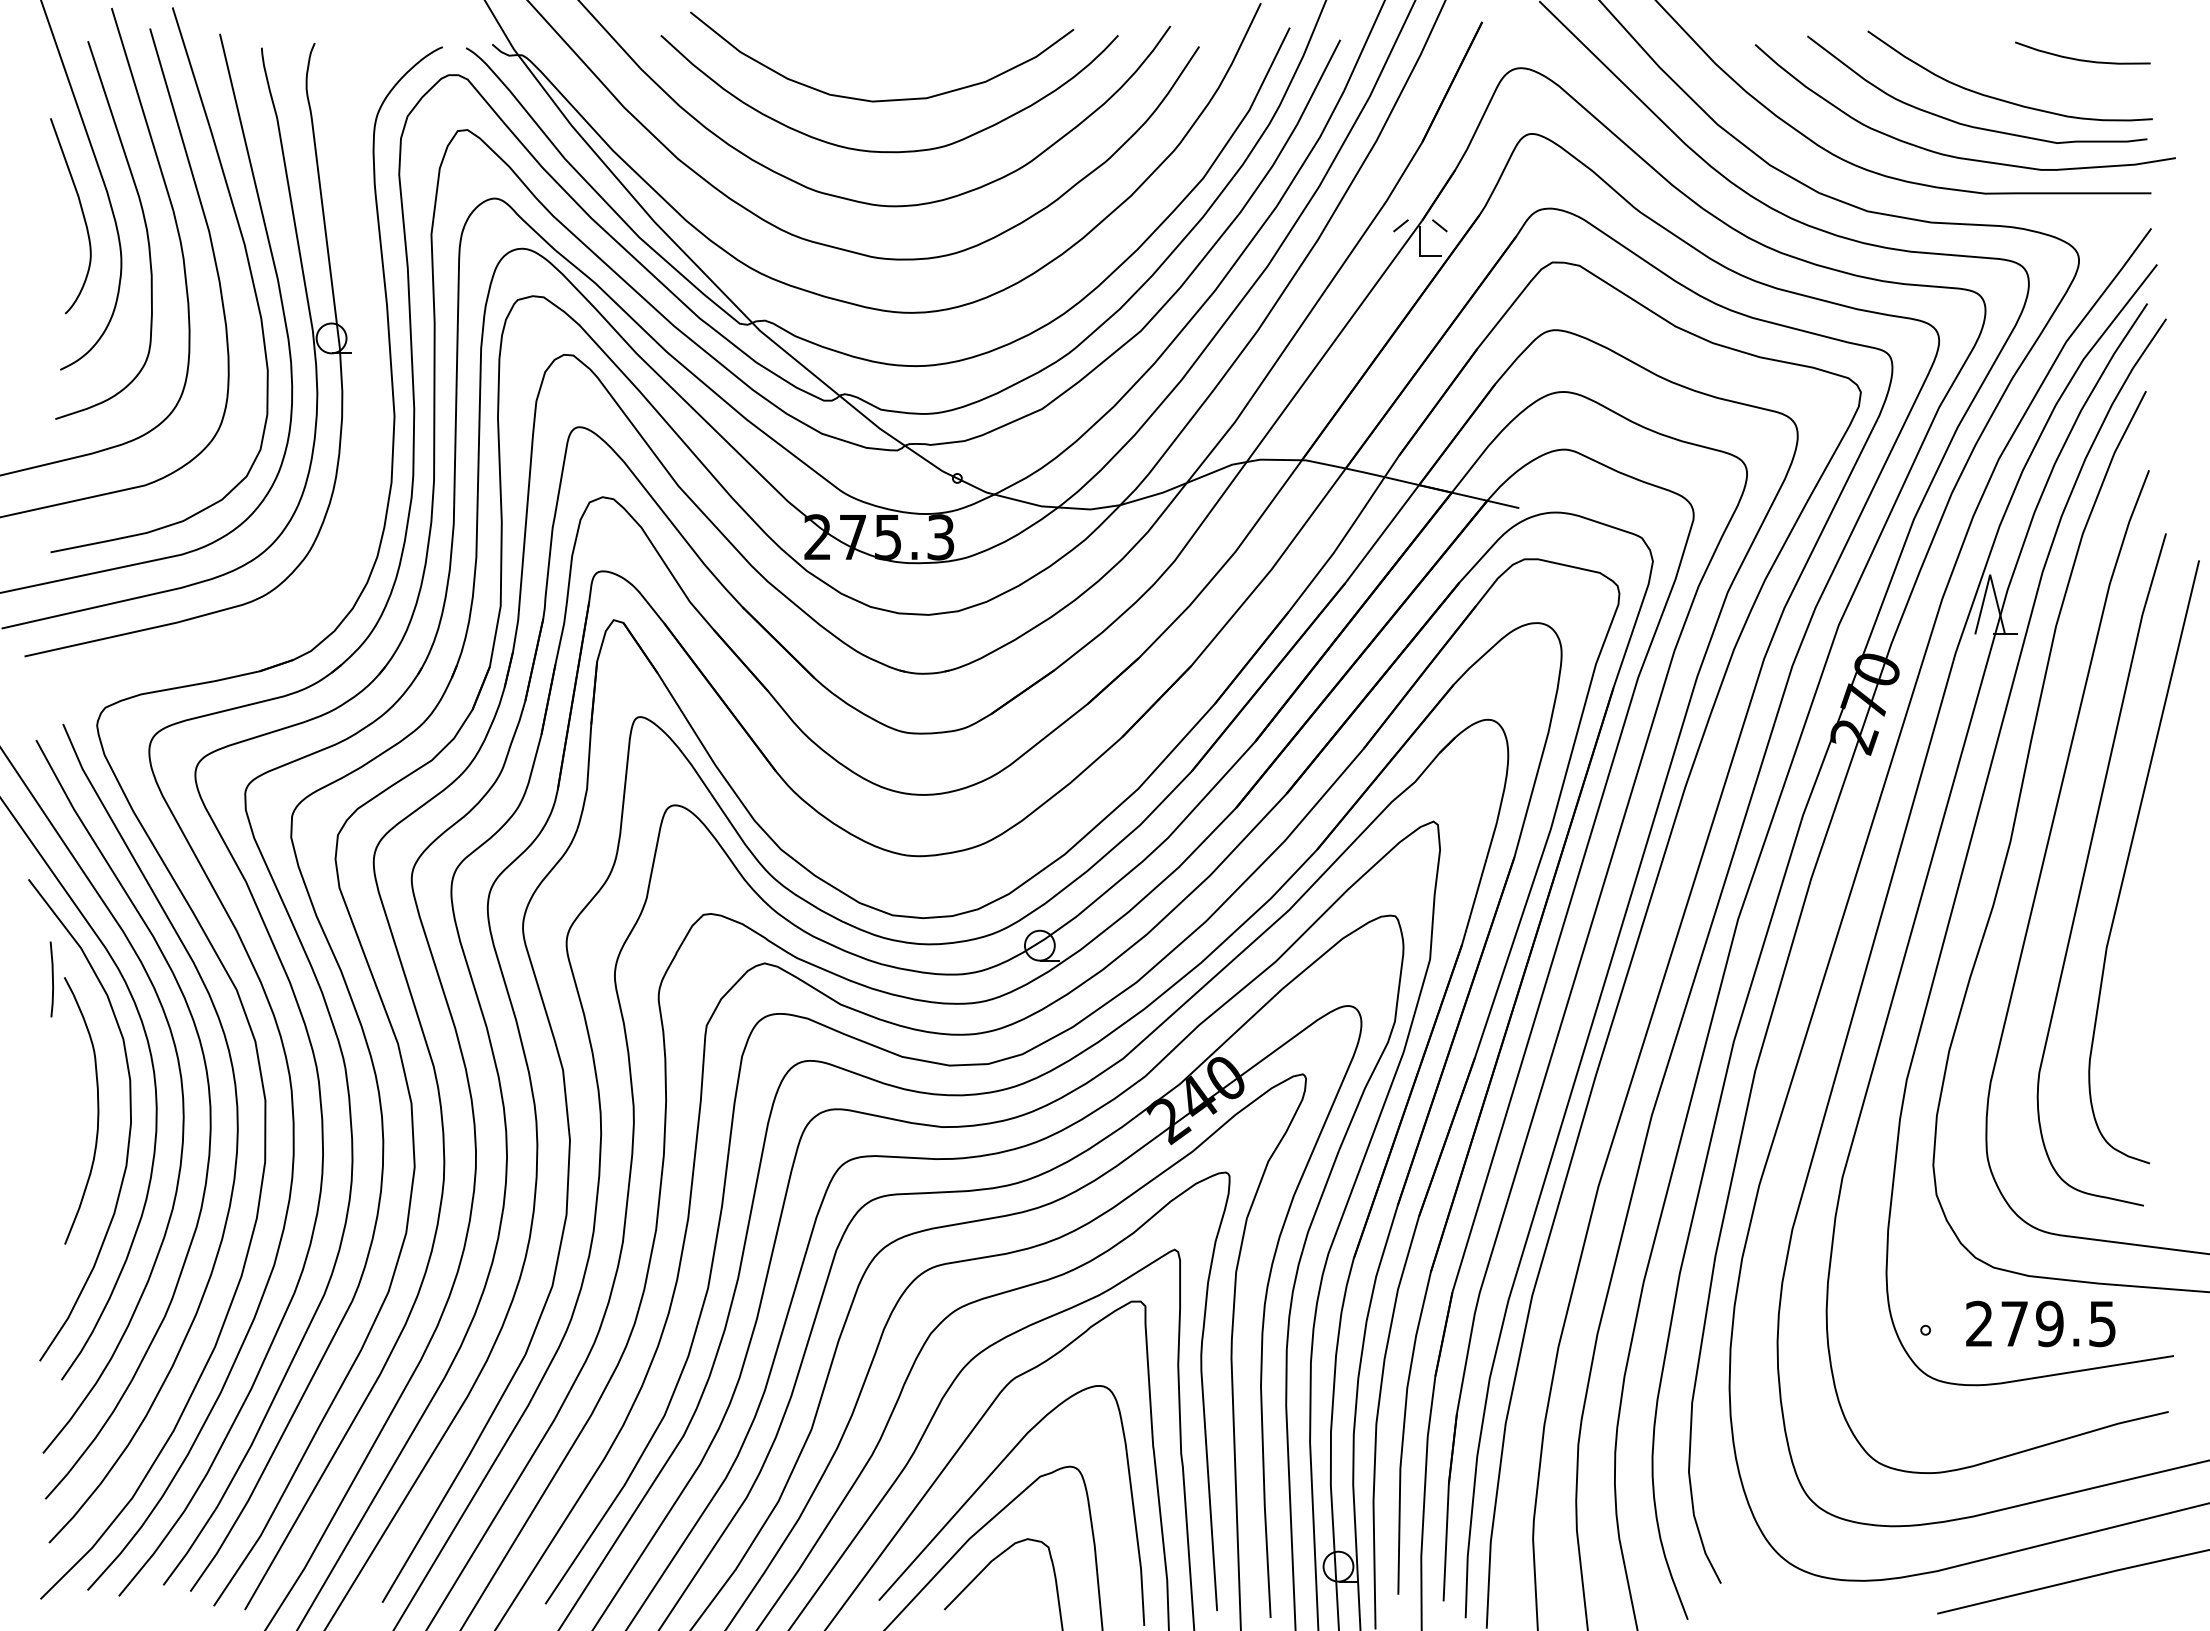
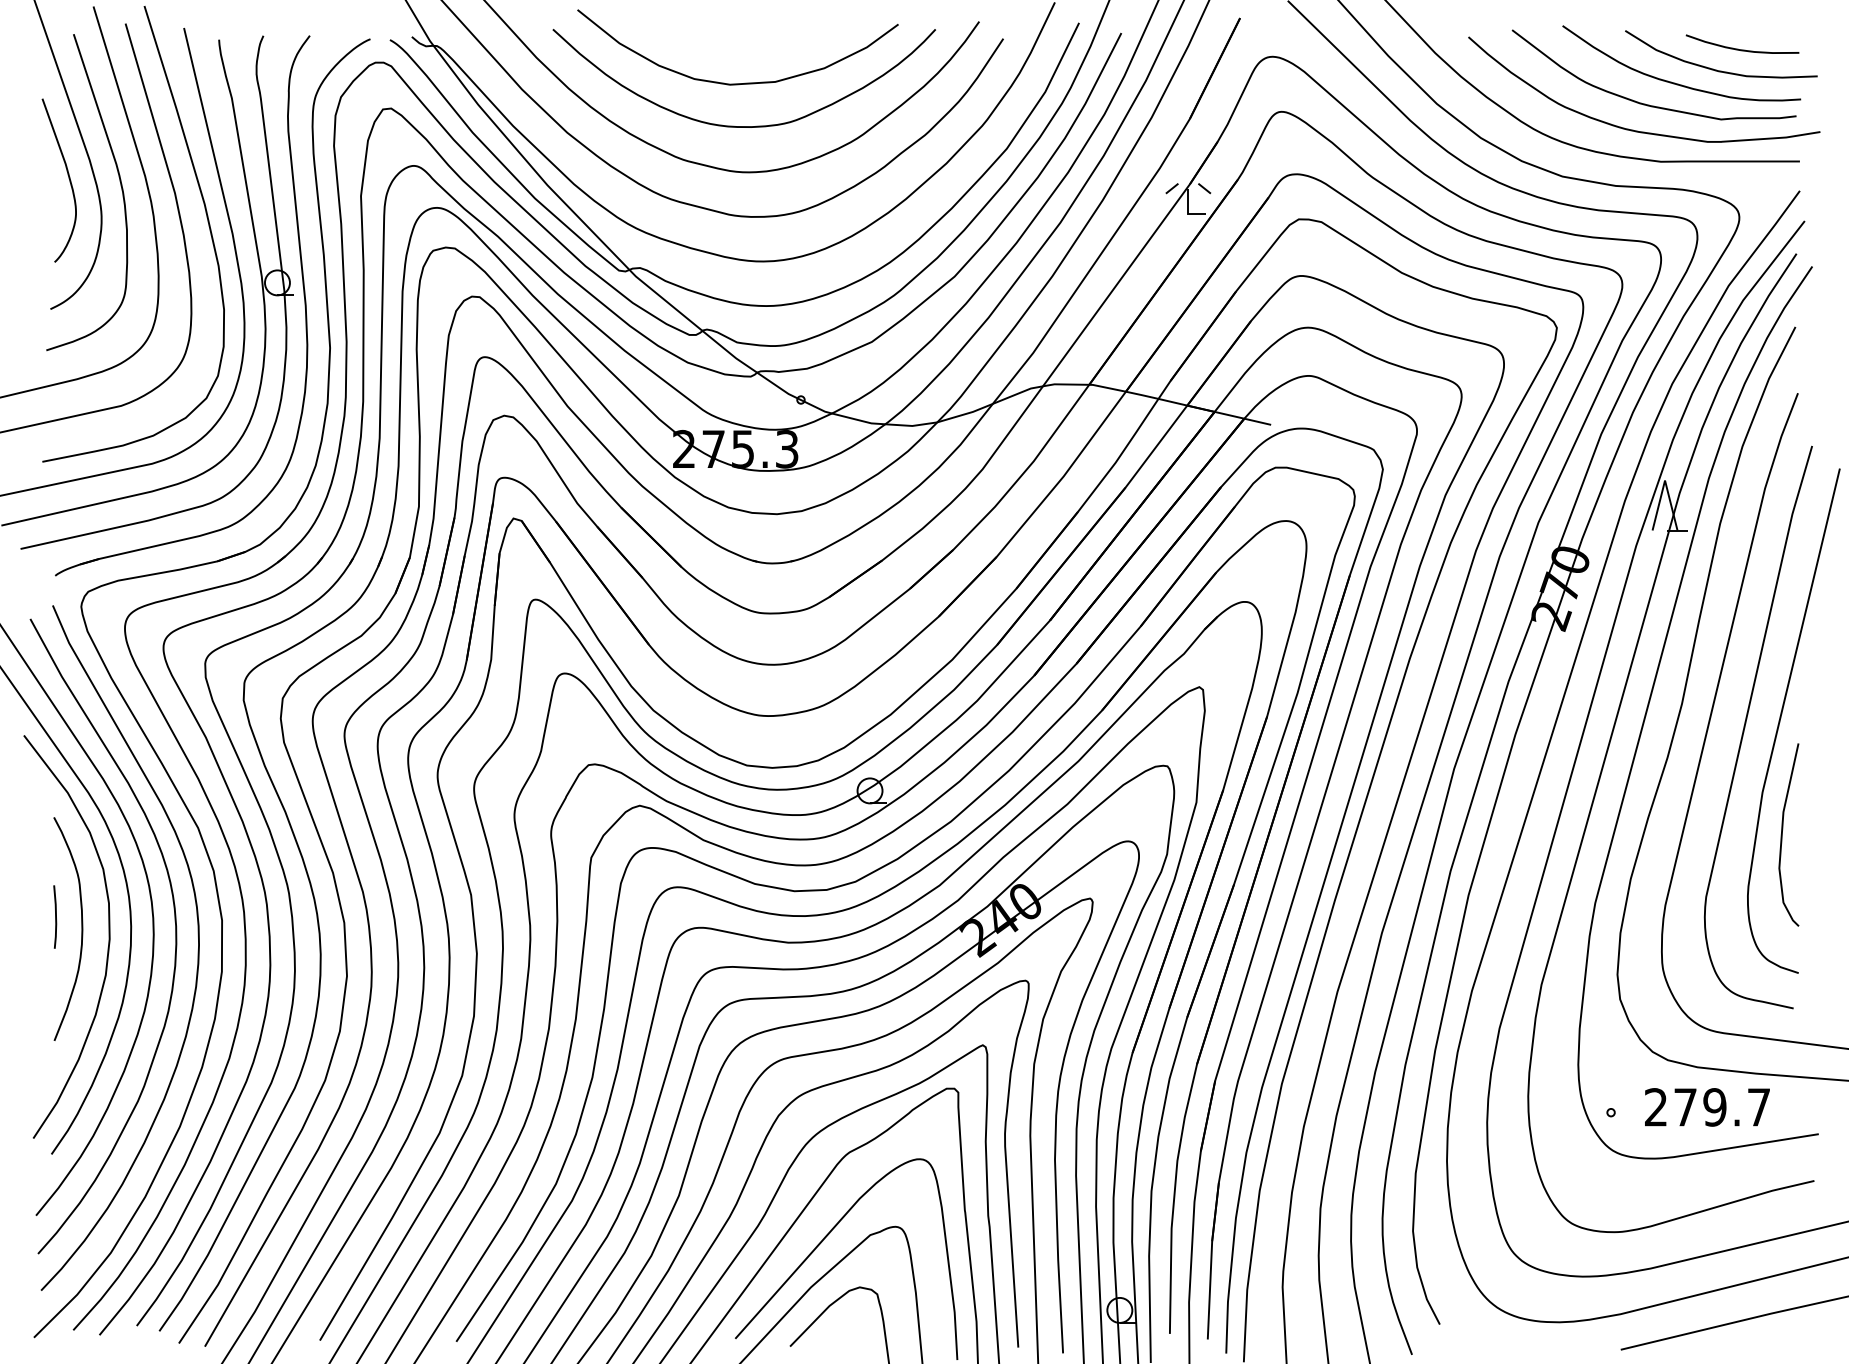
curve: (2051, 83) -> (1716, 69), added
part: (362, 349) -> (303, 292), added
line: (52, 979) -> (55, 917), moved
curve: (2130, 998) -> (1782, 835), added
text: (2102, 1324) -> (1759, 1107), 279.5 -> 279.7

